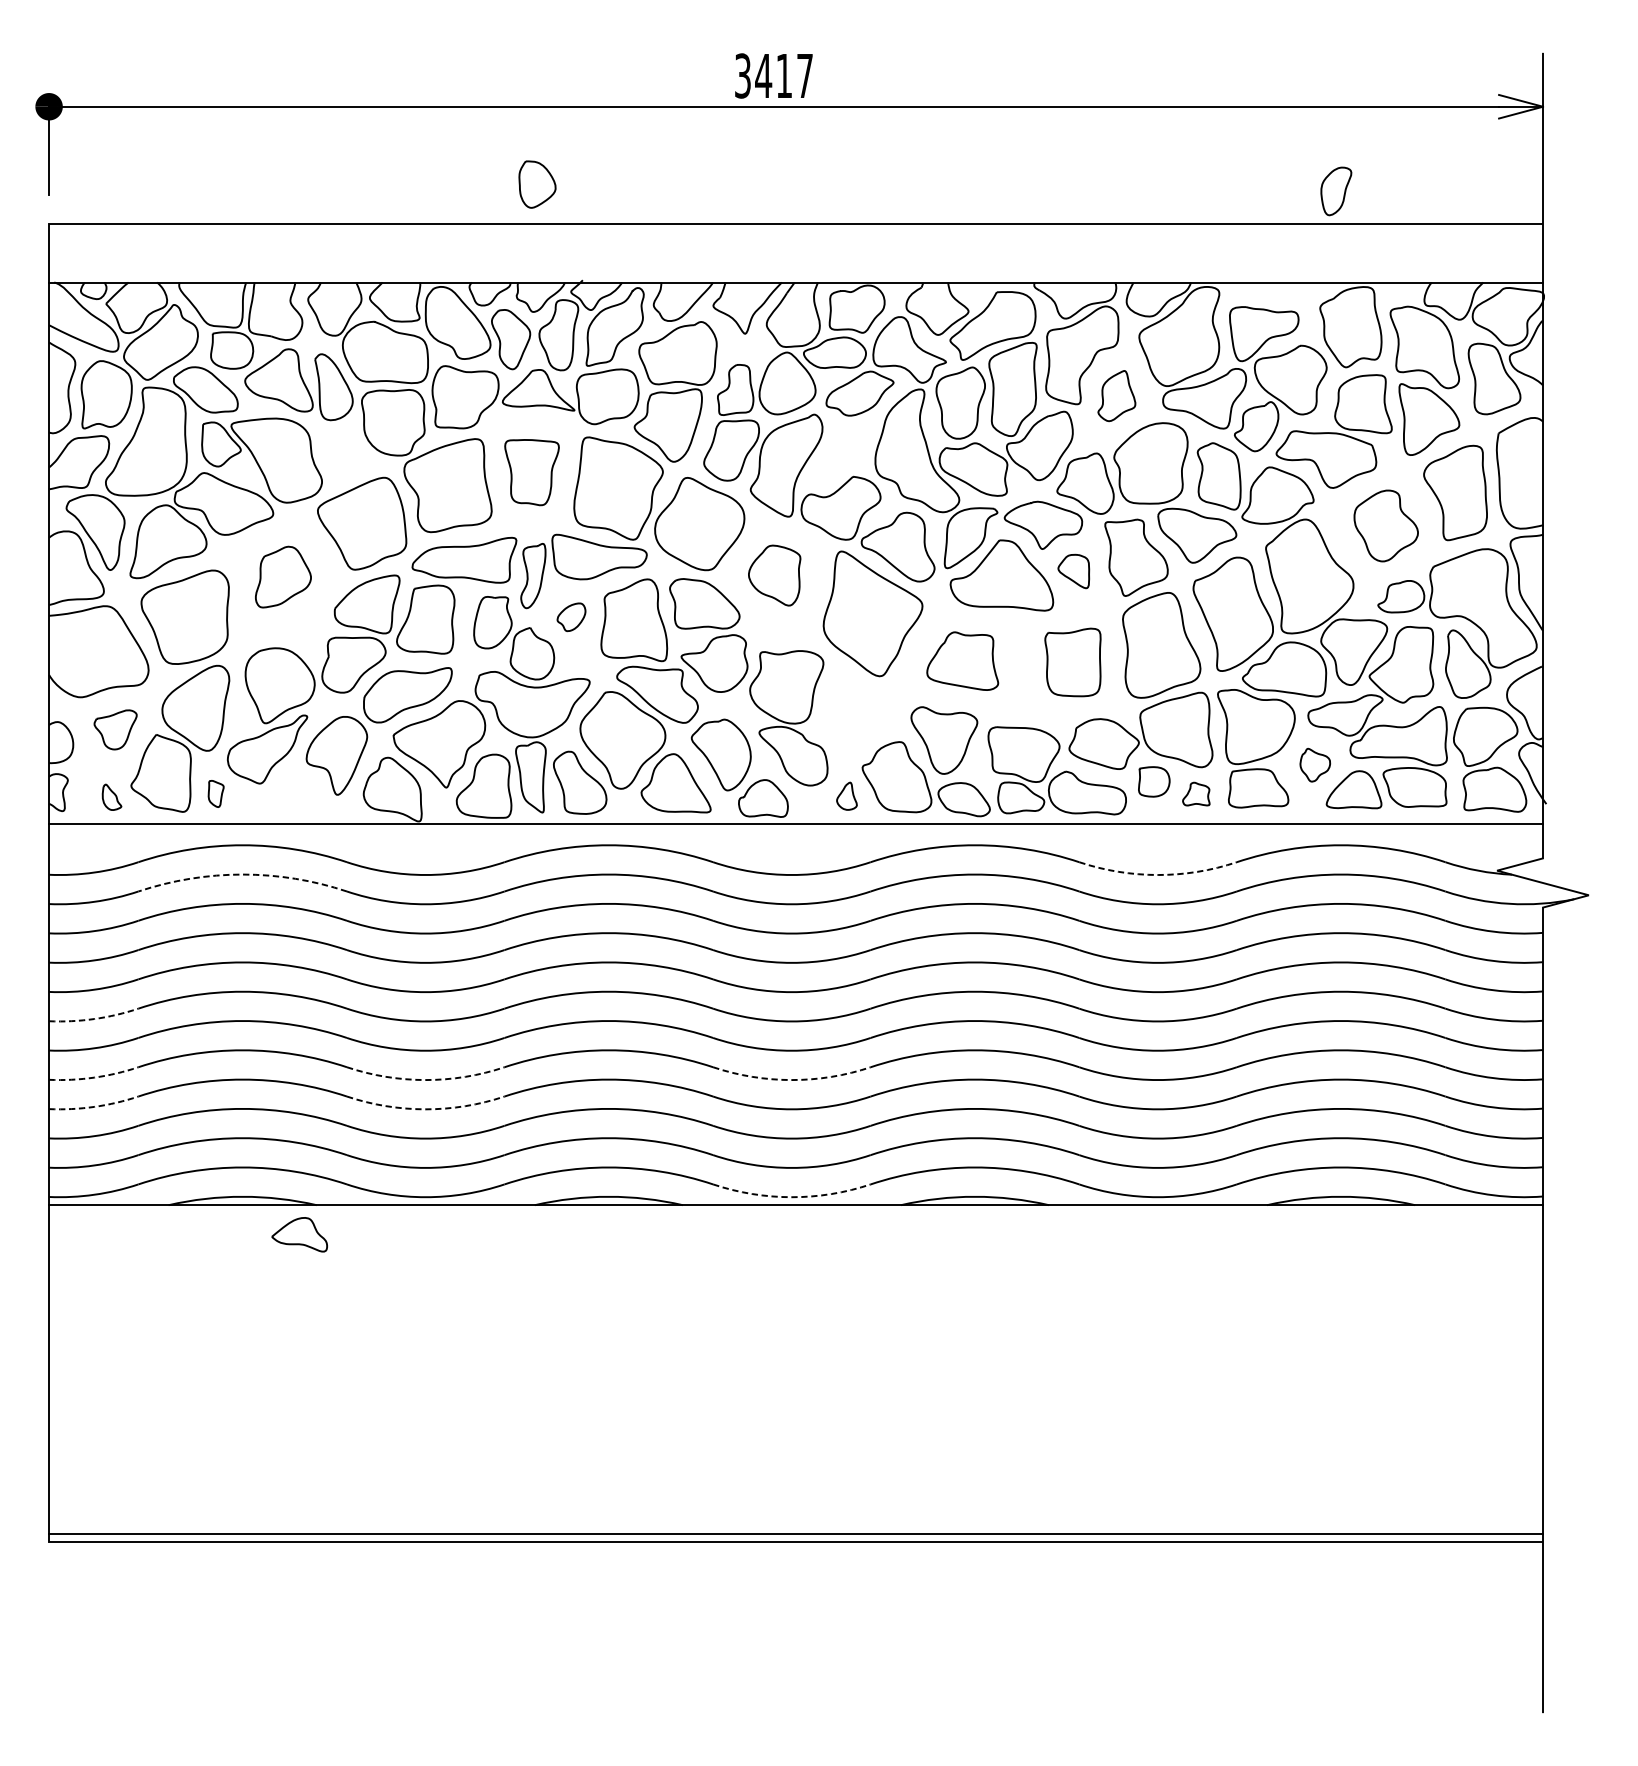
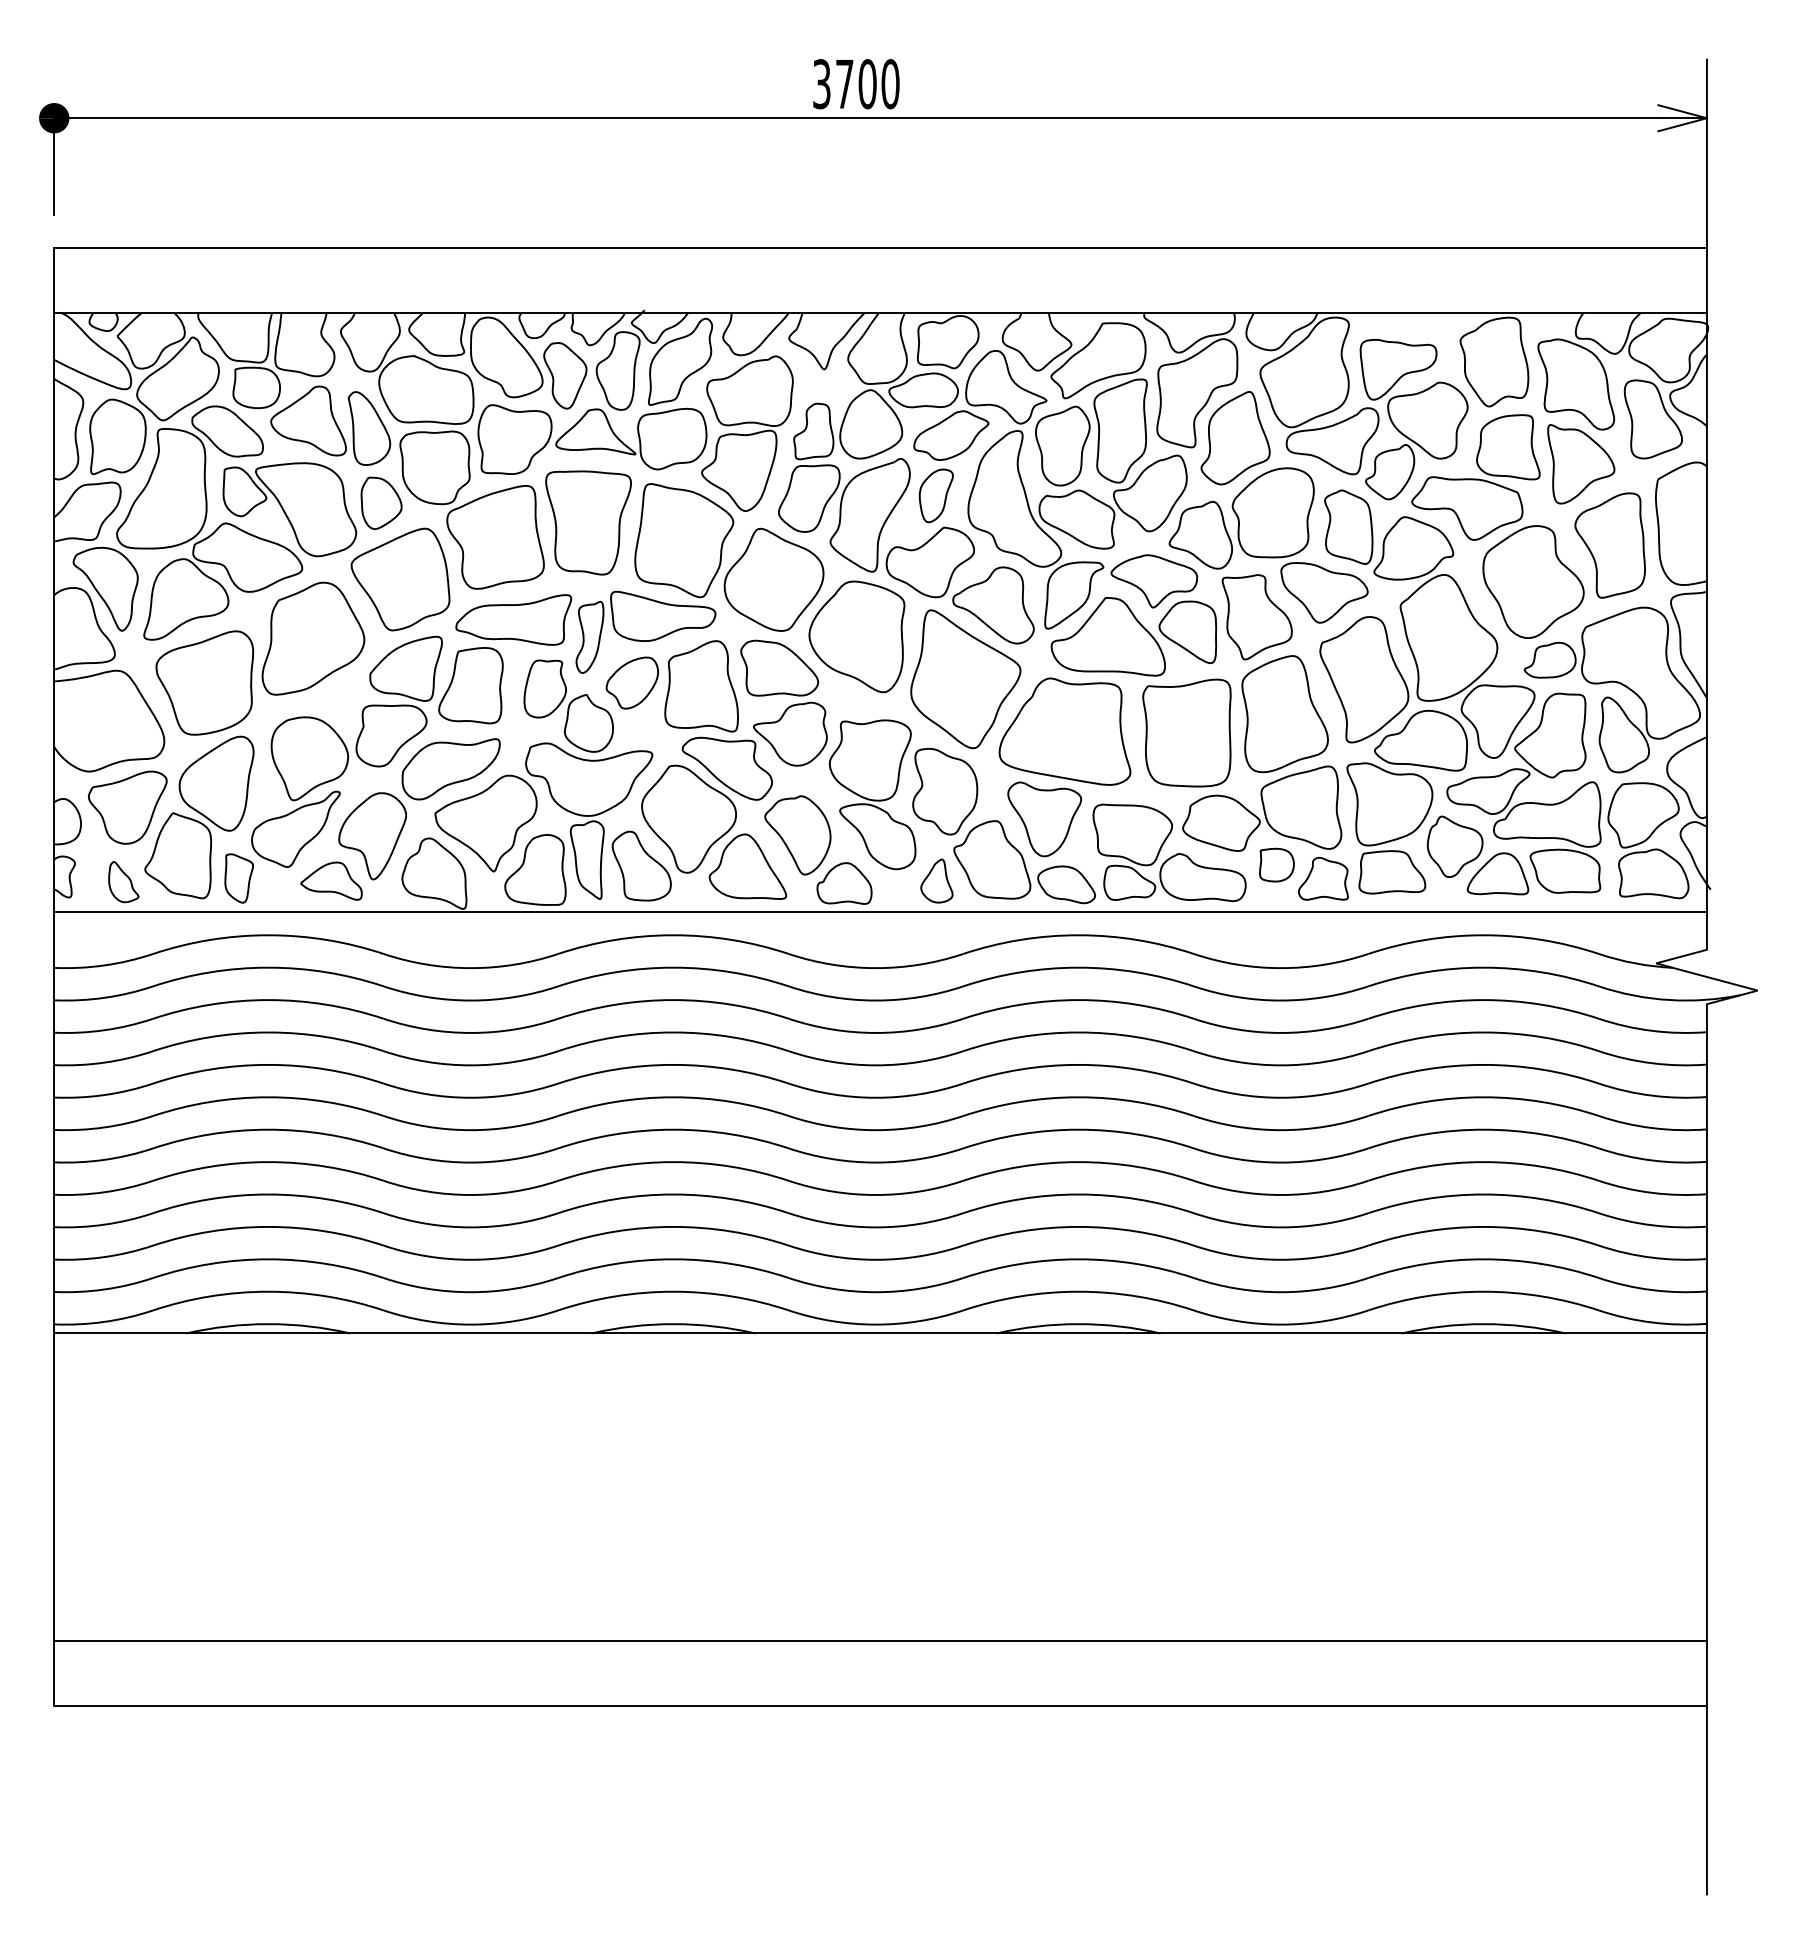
text: (784, 76) -> (867, 84), 3417 -> 3700
part: (537, 183) -> (381, 502), moved
part: (1335, 191) -> (935, 495), moved
part: (1116, 396) -> (1235, 438), size x1.67
part: (532, 472) -> (588, 522), size x1.43
part: (1386, 525) -> (1533, 581), size x1.43
part: (1073, 571) -> (1187, 632), size x1.67
part: (774, 575) -> (856, 636), size x1.67
part: (283, 577) -> (313, 638), size x1.67
part: (570, 616) -> (631, 682), size x1.67
part: (962, 661) -> (1064, 731), size x1.67
part: (1072, 661) -> (1186, 732), size x1.43
part: (854, 715) -> (945, 791), added
part: (115, 729) -> (127, 807), size x1.67
part: (1314, 765) -> (1454, 846), size x1.67
part: (215, 793) -> (238, 878), size x1.67
part: (1196, 793) -> (1323, 878), size x1.67
part: (846, 795) -> (936, 880), size x1.43
part: (111, 797) -> (123, 882), size x1.43
arc: (242, 874) -> (268, 967), dashed -> solid
arc: (1158, 875) -> (1281, 968), dashed -> solid
arc: (94, 1019) -> (104, 1127), dashed -> solid
arc: (94, 1077) -> (104, 1192), dashed -> solid
arc: (425, 1080) -> (470, 1195), dashed -> solid
arc: (792, 1080) -> (876, 1195), dashed -> solid
arc: (94, 1106) -> (104, 1224), dashed -> solid
arc: (425, 1109) -> (470, 1227), dashed -> solid
arc: (792, 1197) -> (876, 1324), dashed -> solid
part: (299, 1234) -> (331, 880), moved
line: (795, 1534) -> (880, 1641), moved

